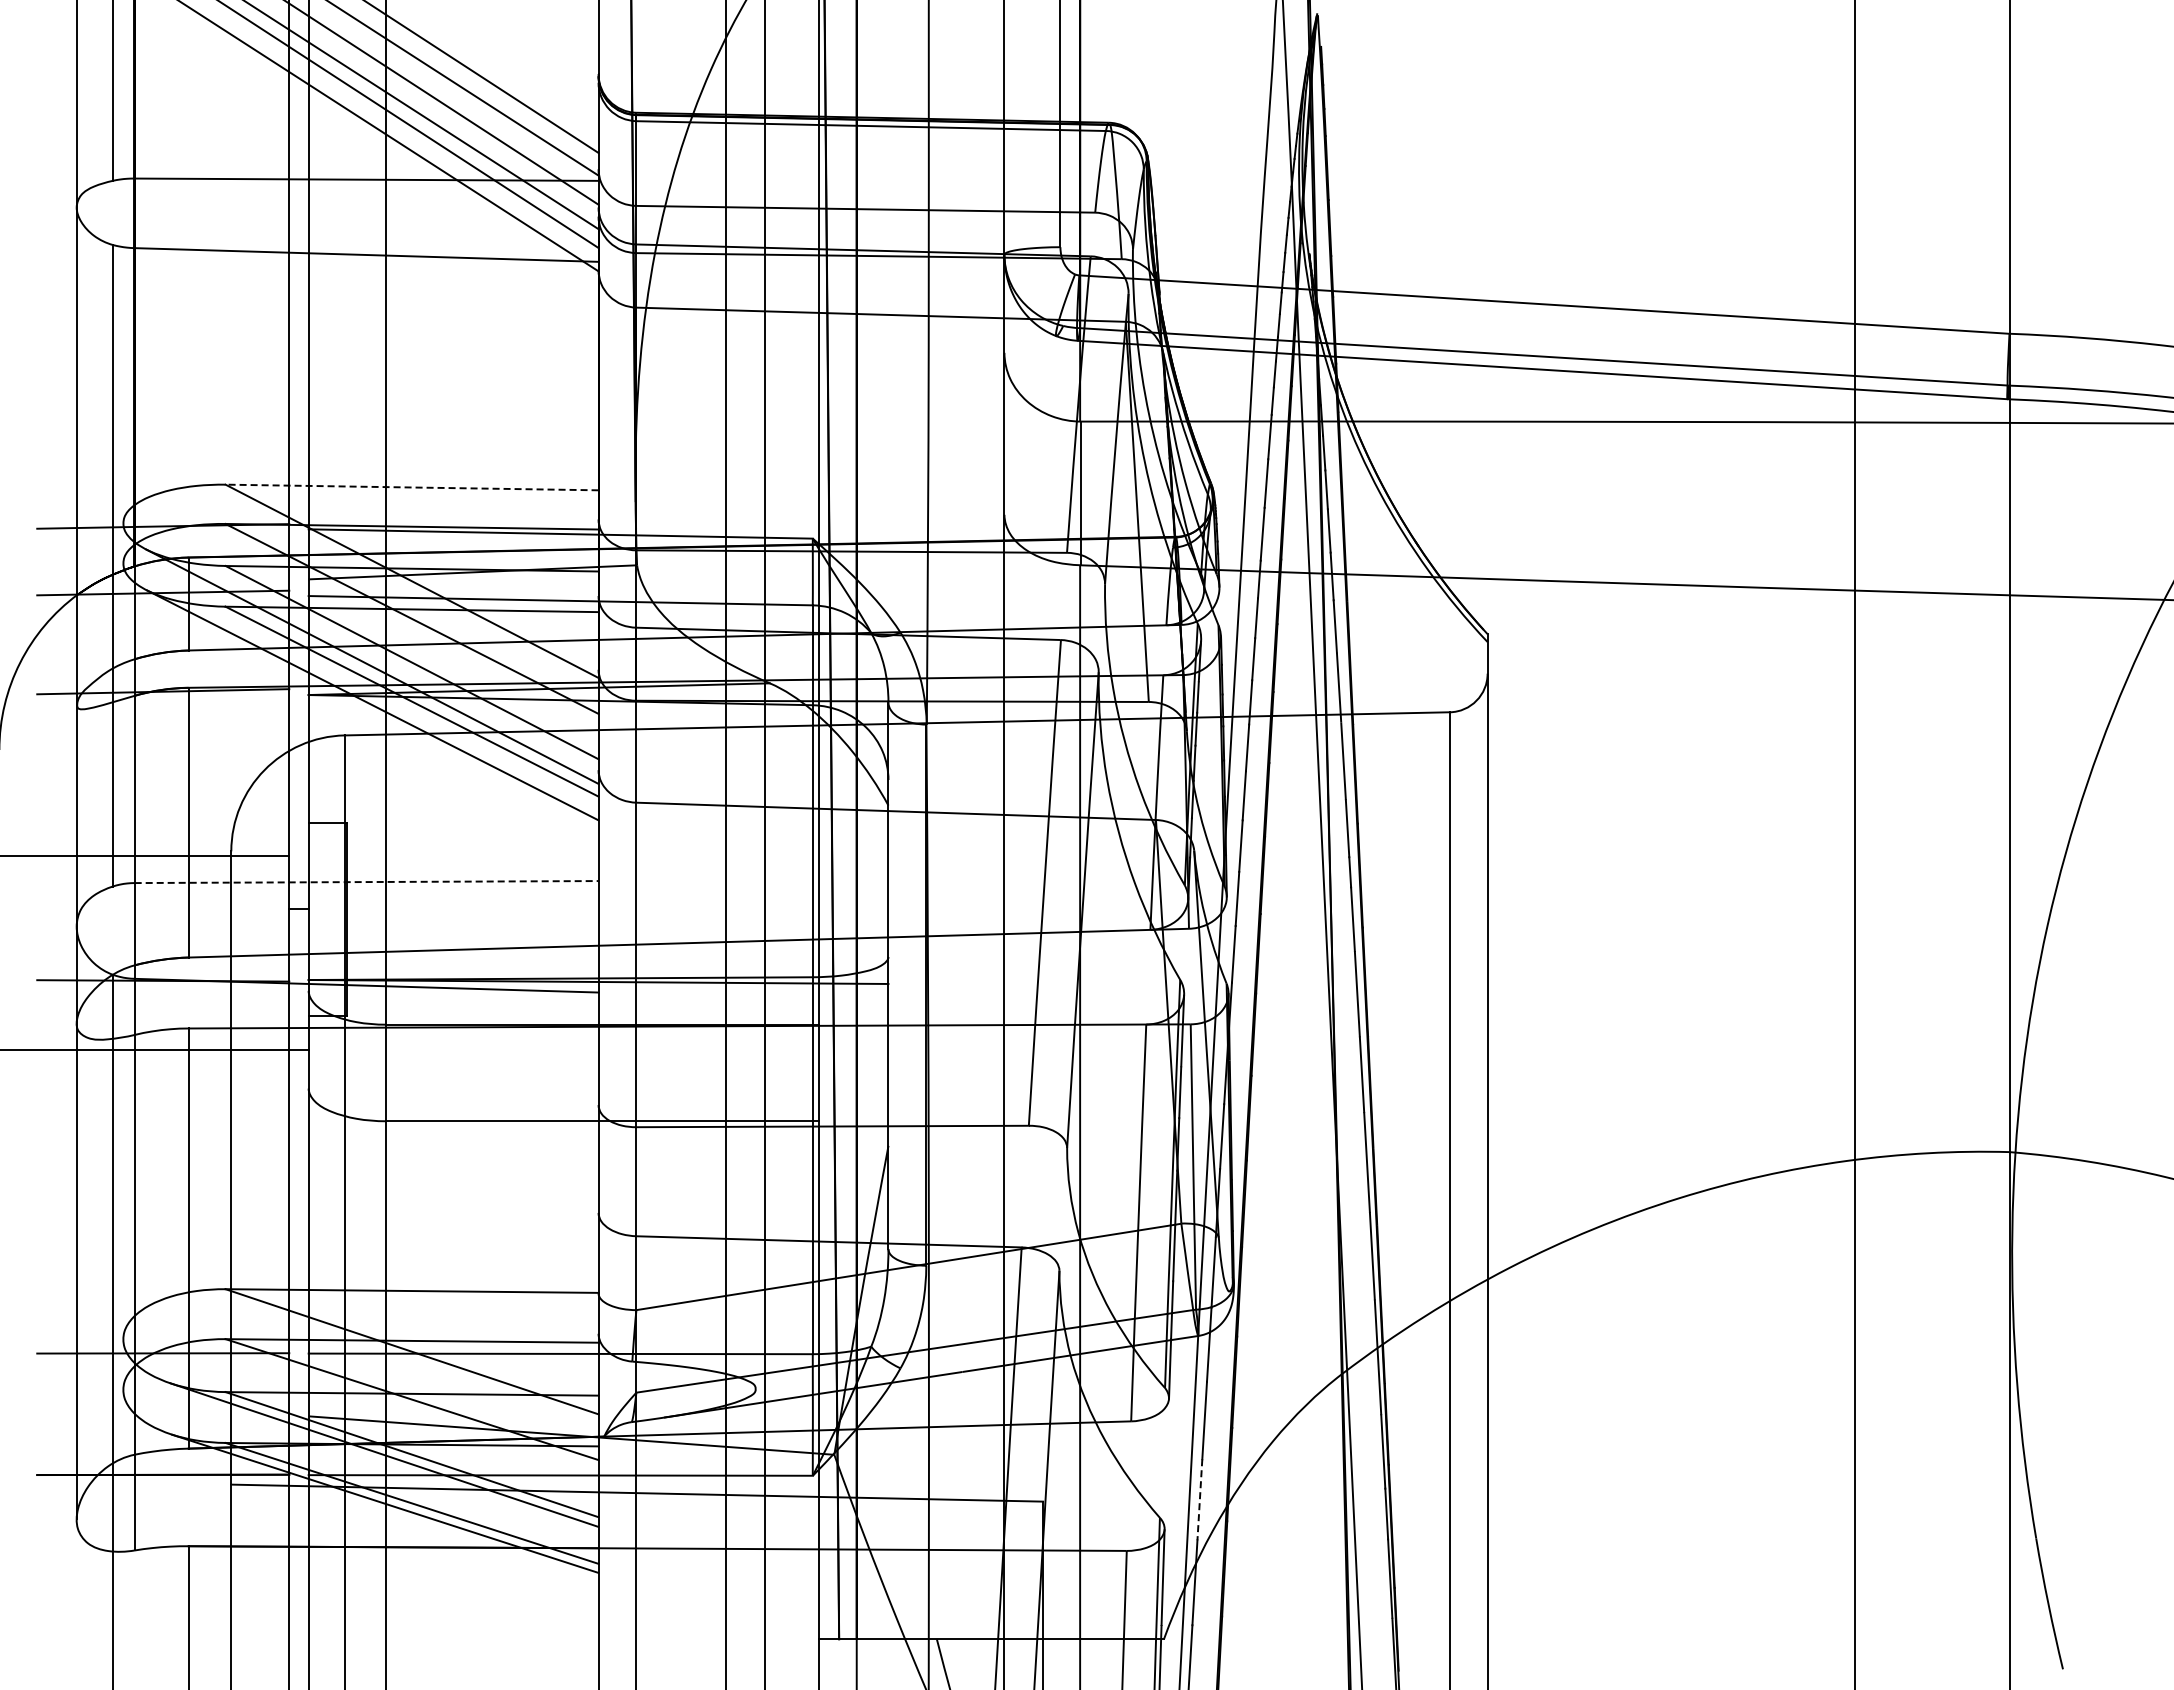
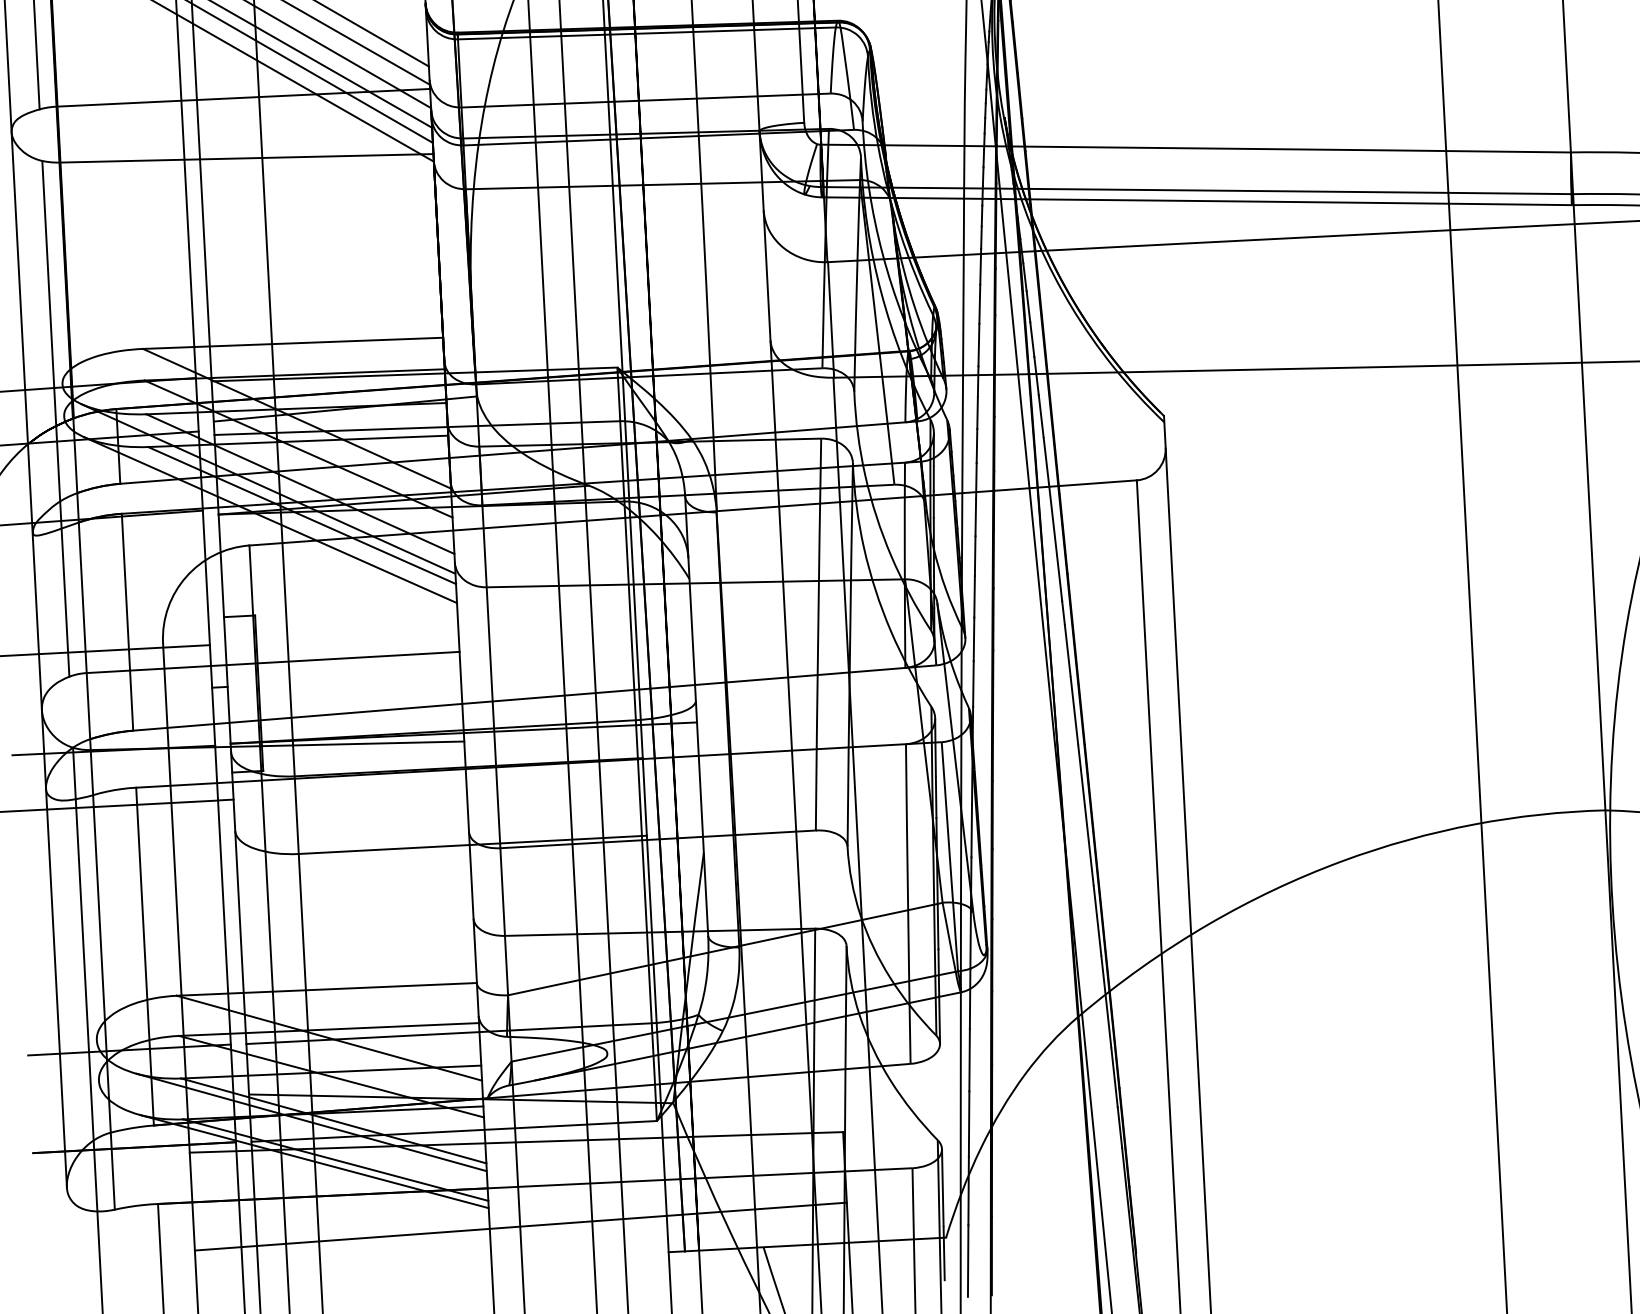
line: (411, 487) -> (292, 343), dashed -> solid
line: (366, 882) -> (273, 662), dashed -> solid
line: (1199, 1499) -> (968, 1123), dashed -> solid
line: (637, 1597) -> (521, 1226), added

